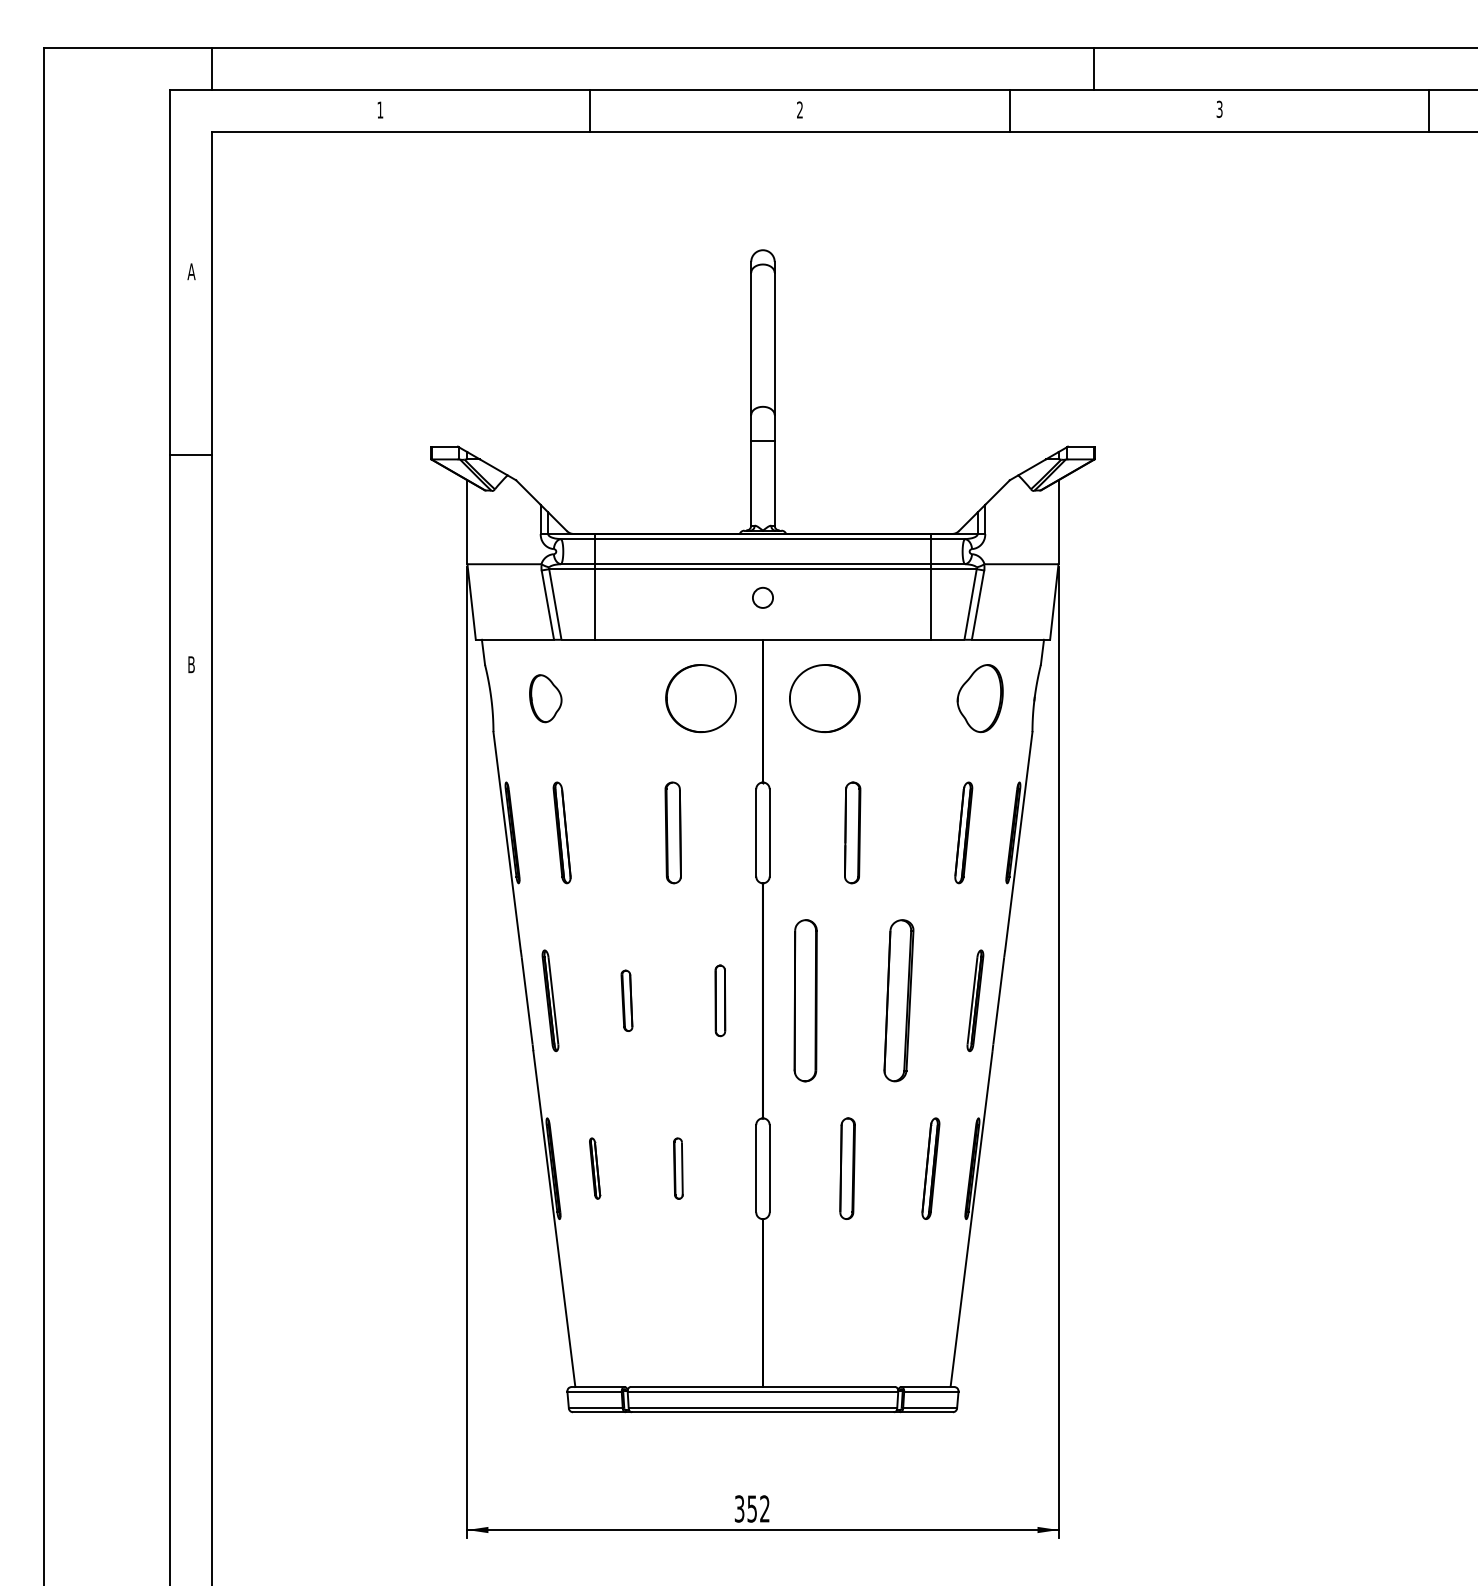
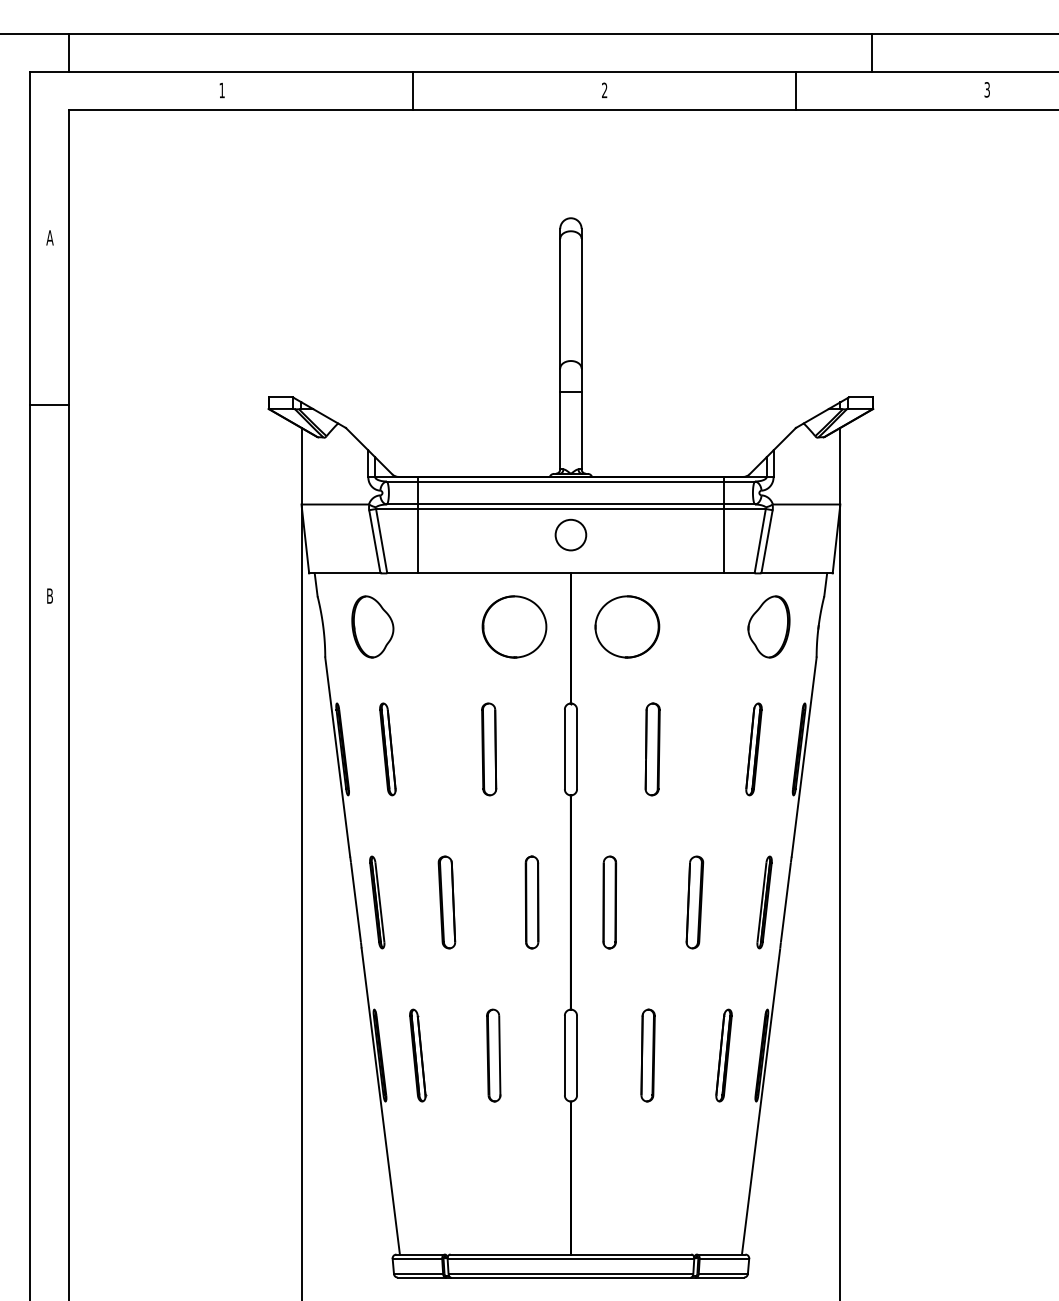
circle: (762, 597) -> (570, 534), size x1.67
part: (545, 698) -> (372, 626), size x1.43
part: (626, 1000) -> (446, 902), size x1.67
part: (720, 1000) -> (532, 902), size x1.43
part: (805, 1000) -> (609, 902), size x0.62
part: (898, 1000) -> (694, 902), size x0.62
part: (594, 1168) -> (417, 1055), size x1.67
part: (678, 1168) -> (493, 1055), size x1.67

